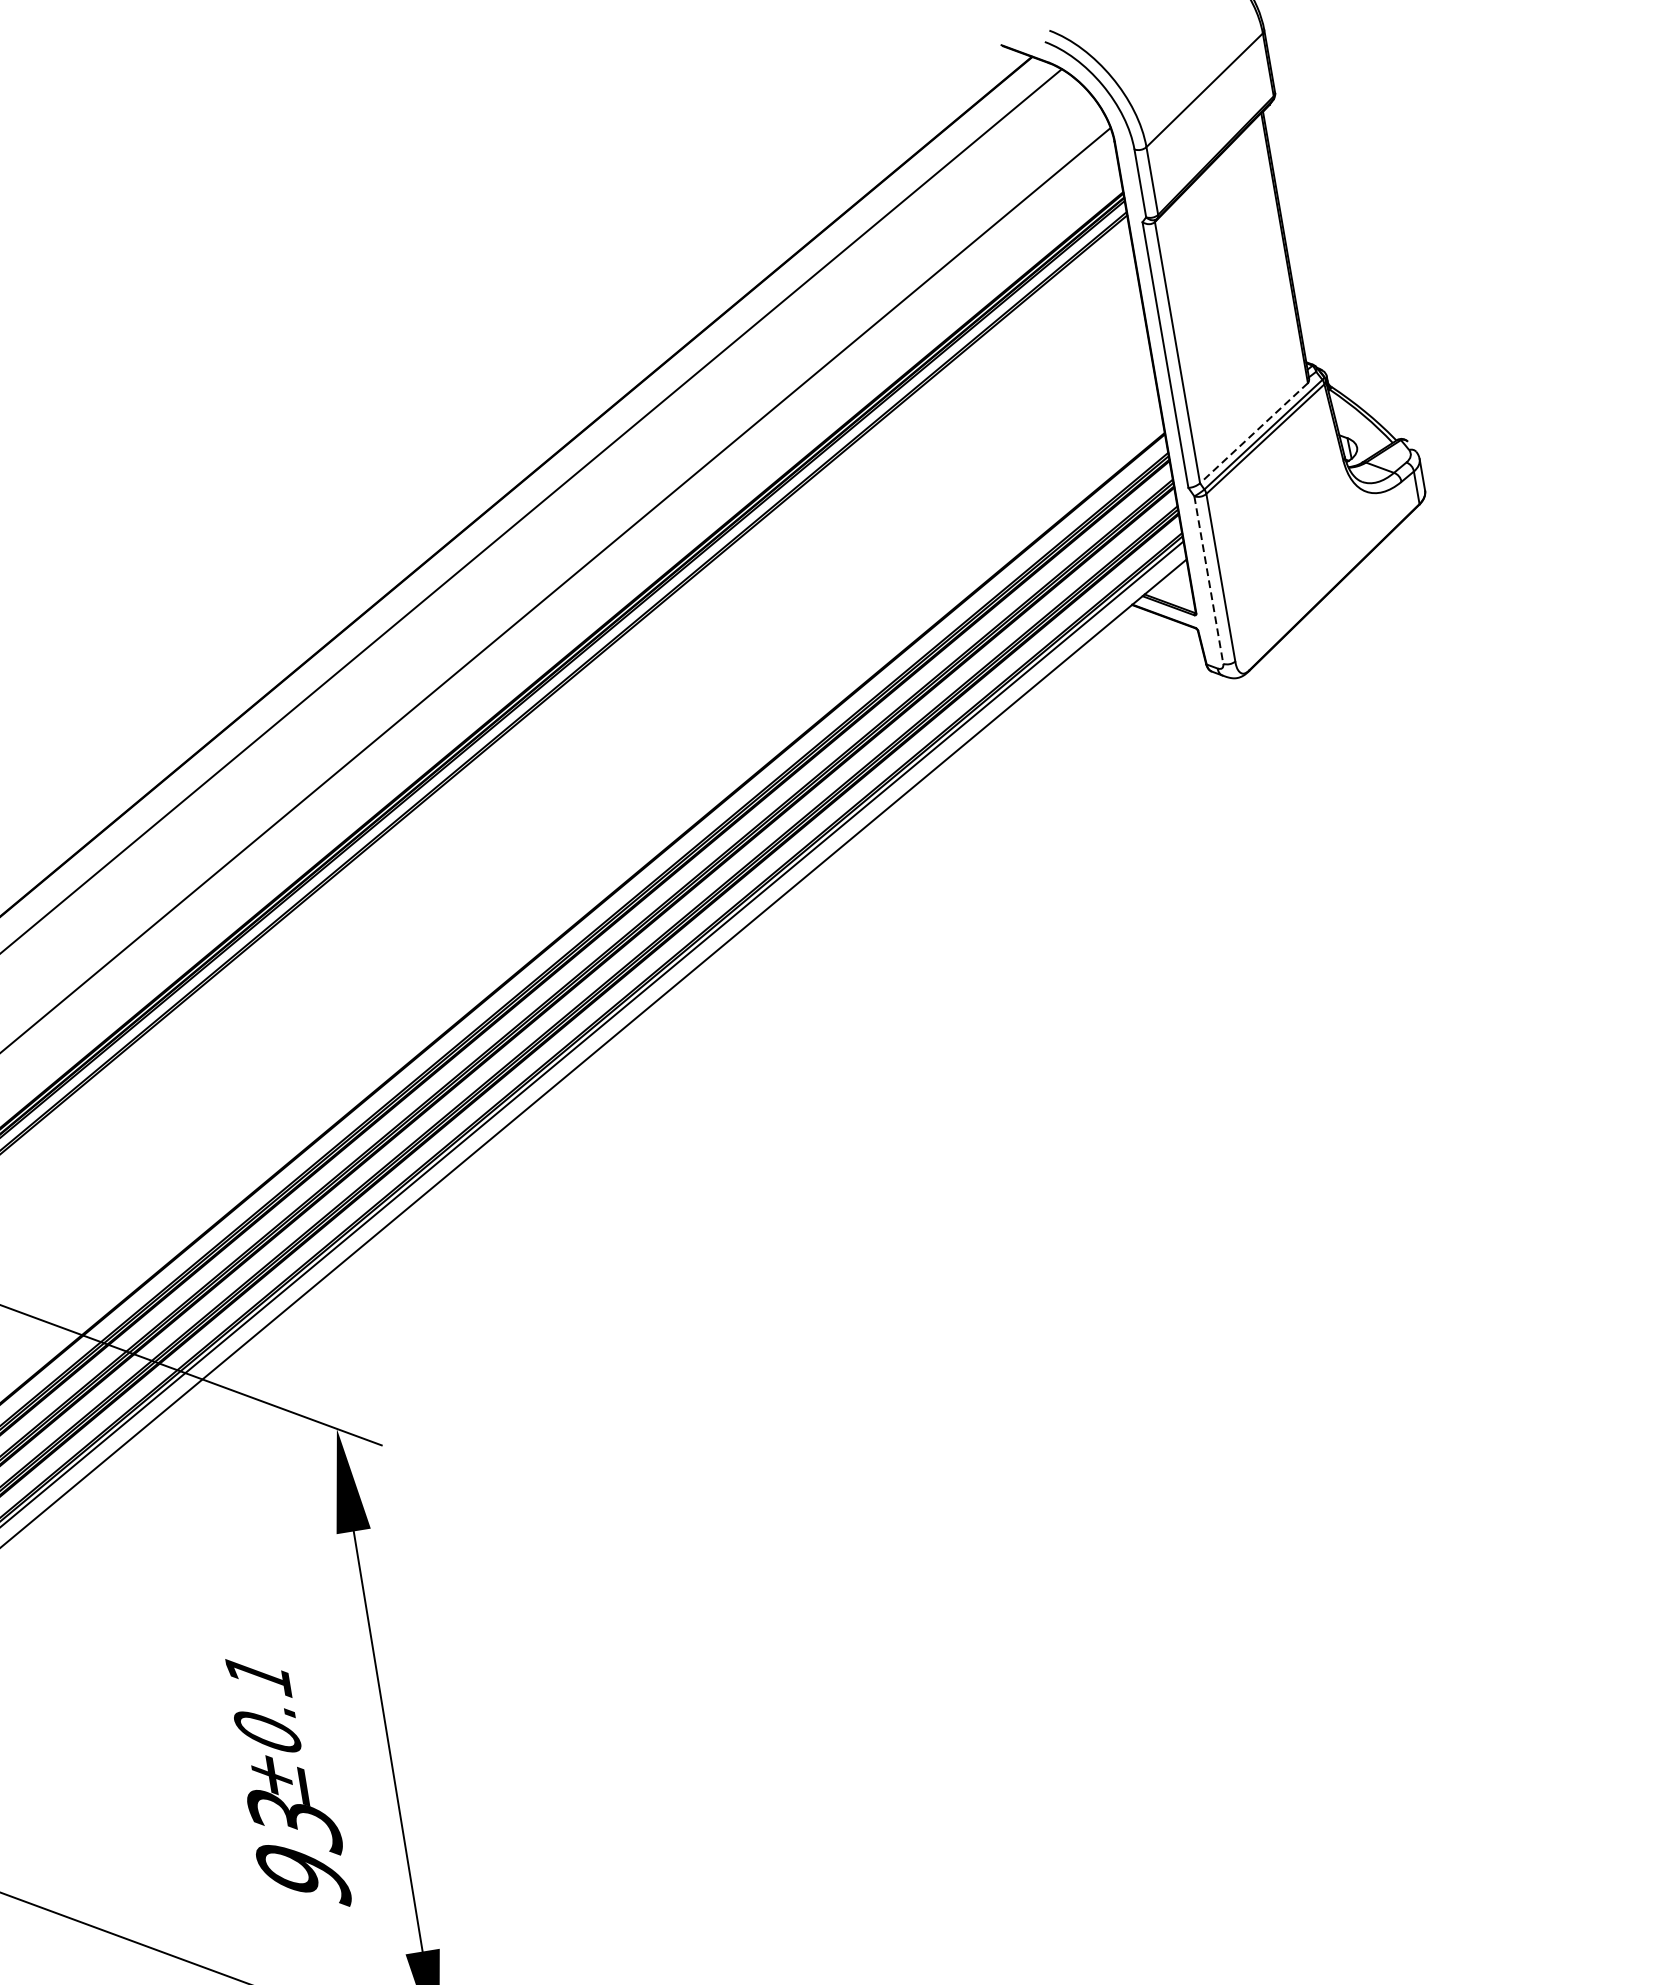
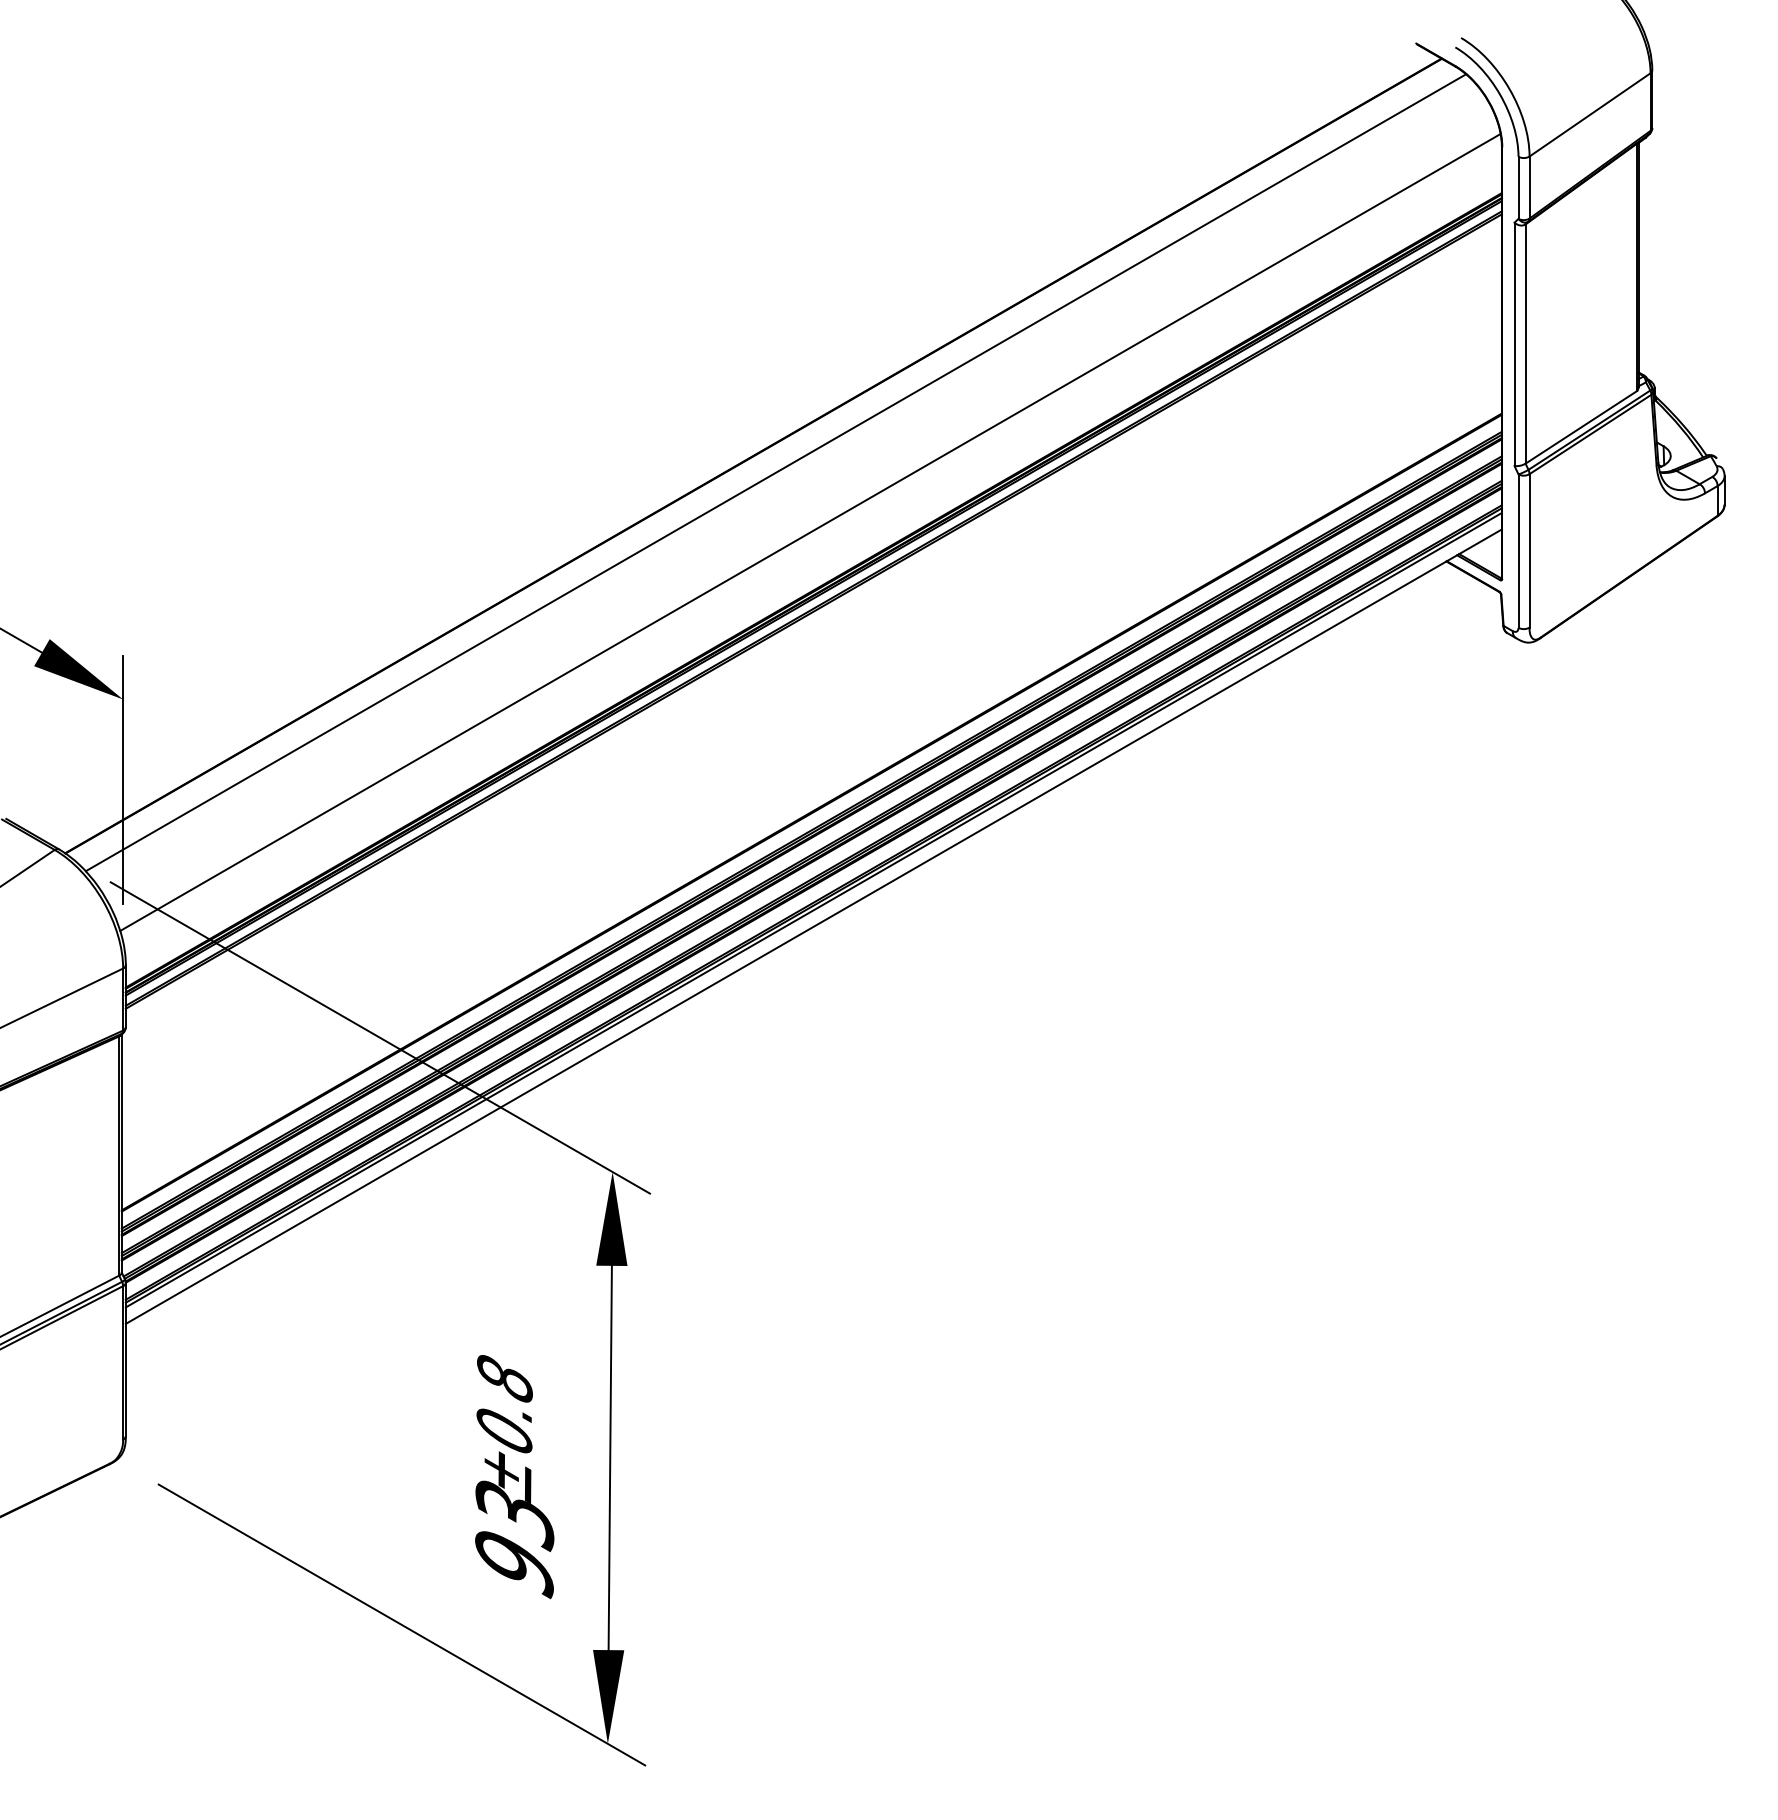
line: (1253, 433) -> (1580, 427), dashed -> solid
line: (1208, 580) -> (1518, 551), dashed -> solid
text: (257, 1675) -> (504, 1379), ±0.1 -> ±0.8

